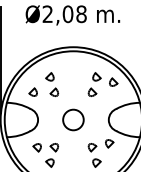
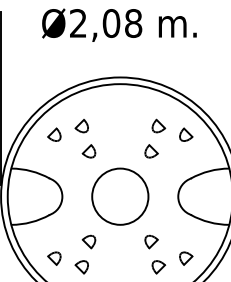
part: (32, 91) -> (53, 133), moved
circle: (73, 119) -> (120, 195), size x1.67
part: (109, 143) -> (185, 258), moved
part: (36, 147) -> (53, 258), moved

